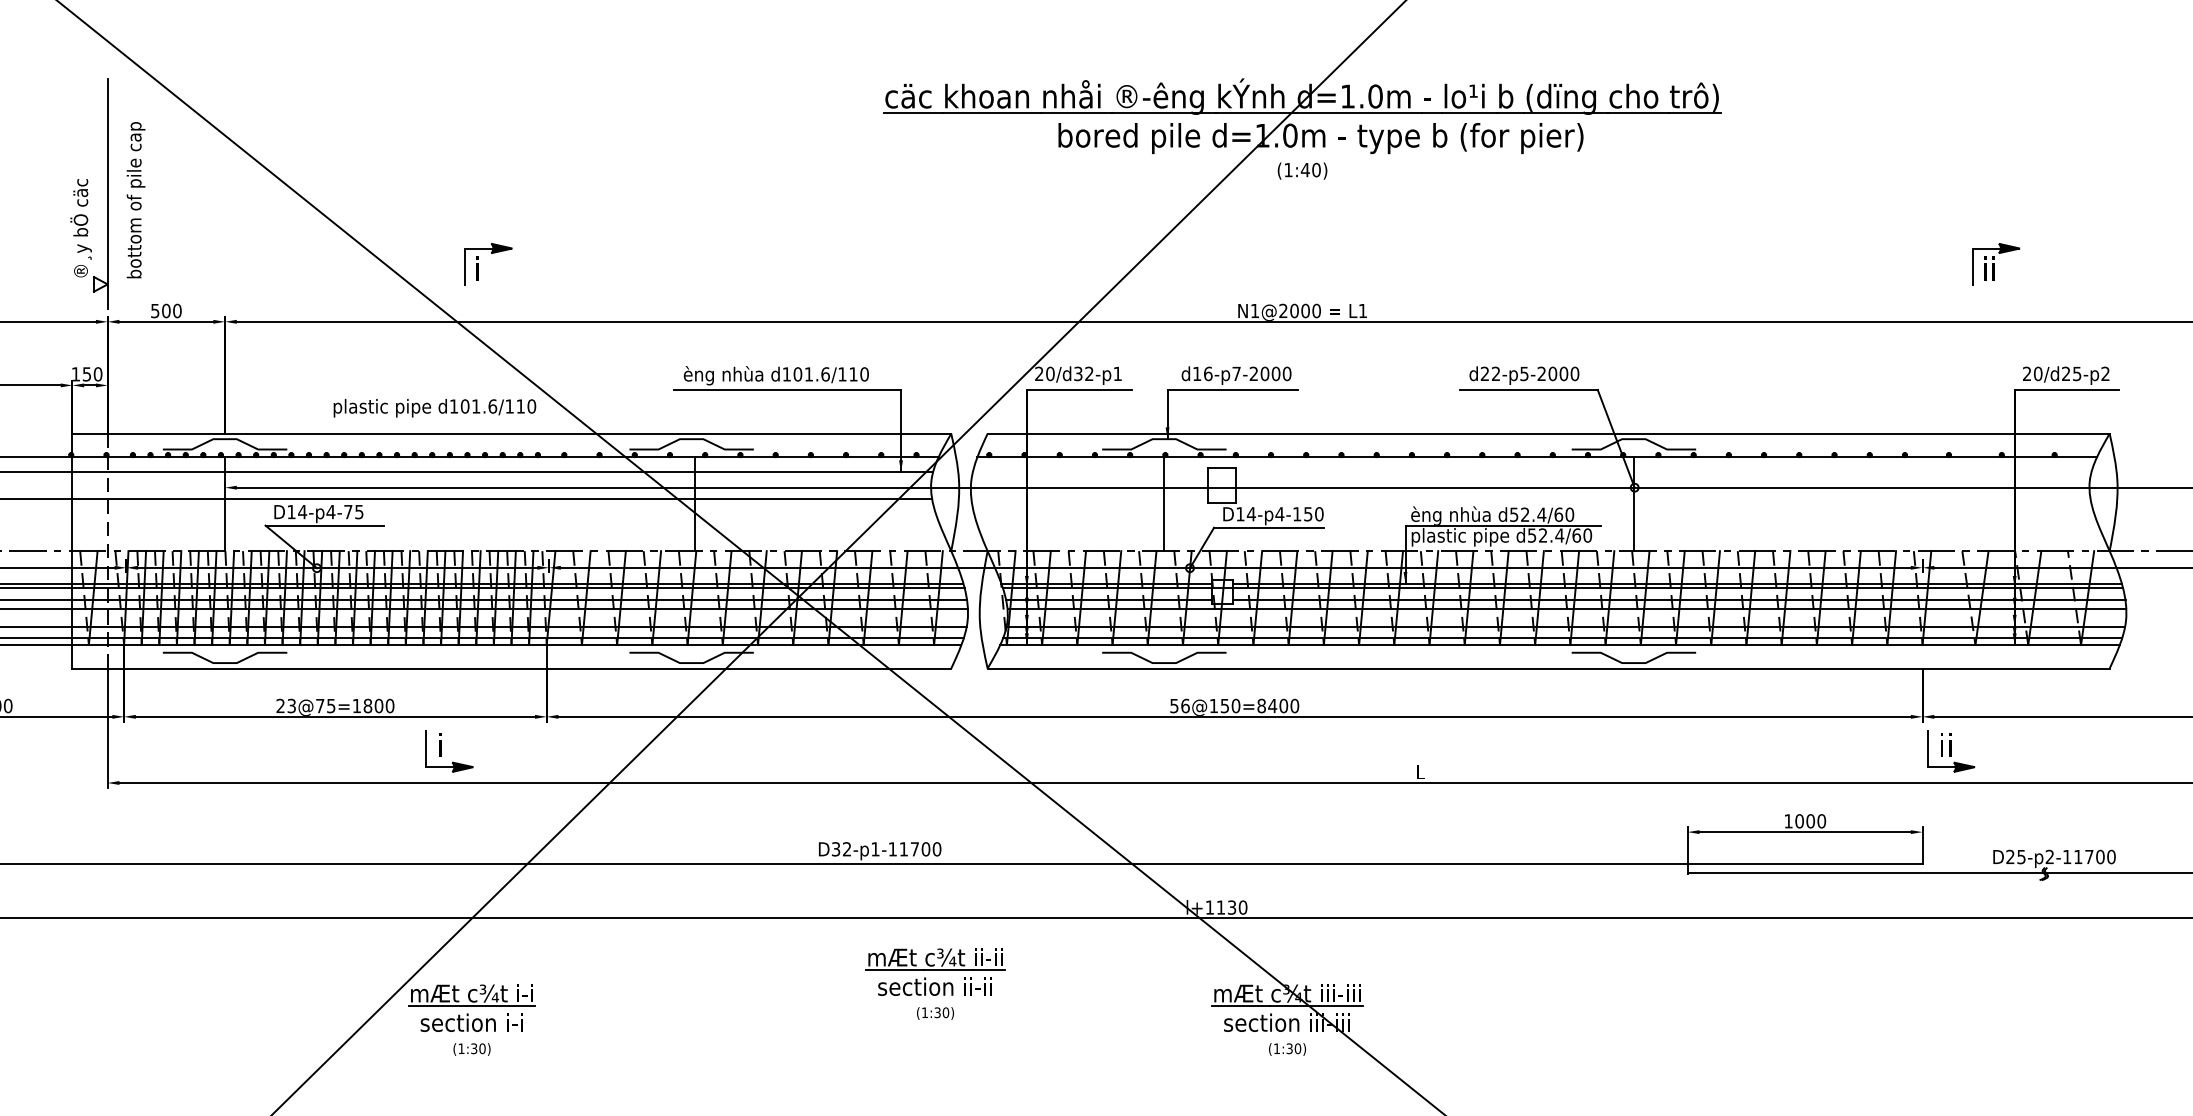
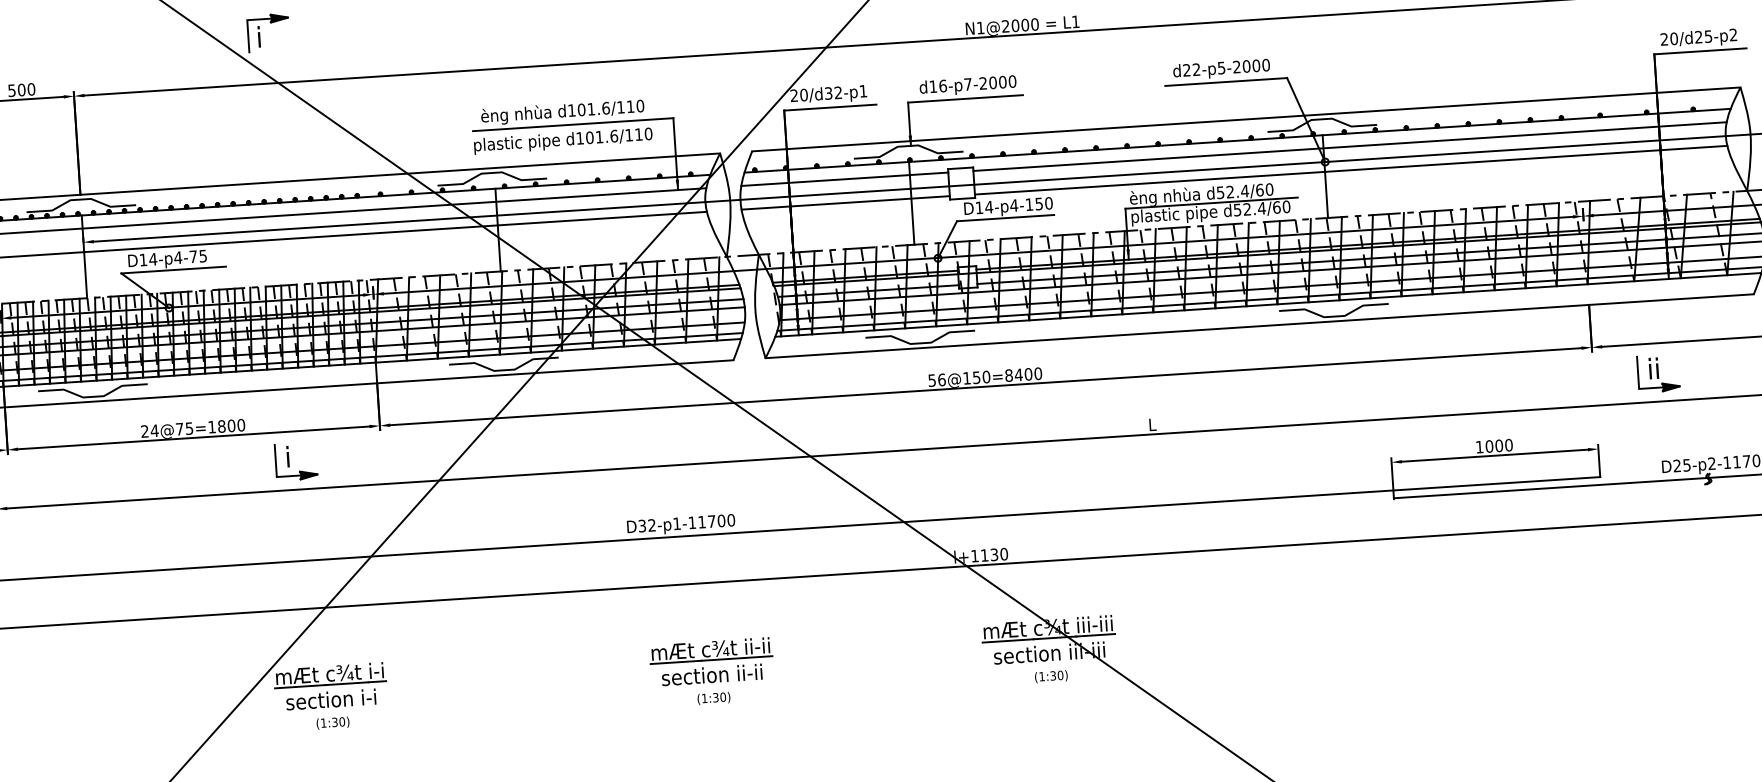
part: (478, 264) -> (259, 33), moved
text: (434, 407) -> (562, 140), moved
line: (1089, 472) -> (844, 179), added
line: (1663, 472) -> (1349, 147), added
line: (1089, 498) -> (845, 202), added
line: (1663, 498) -> (1351, 169), added
text: (291, 705) -> (154, 430), 23@75=1800 -> 24@75=1800
part: (1951, 751) -> (1658, 373), moved
part: (935, 983) -> (712, 672), moved

